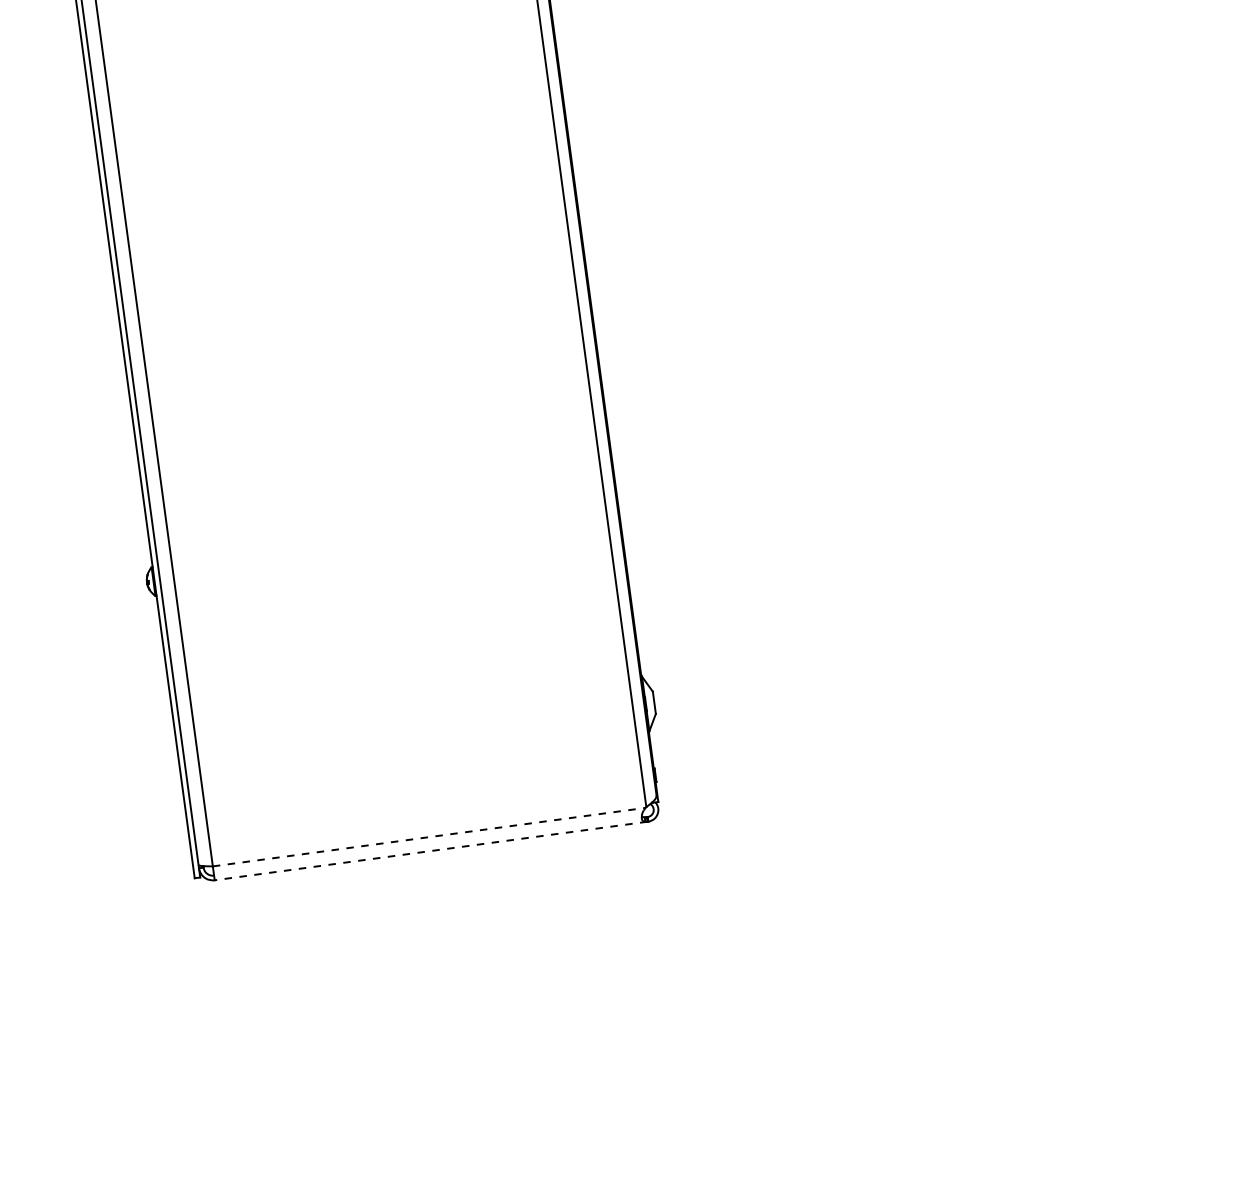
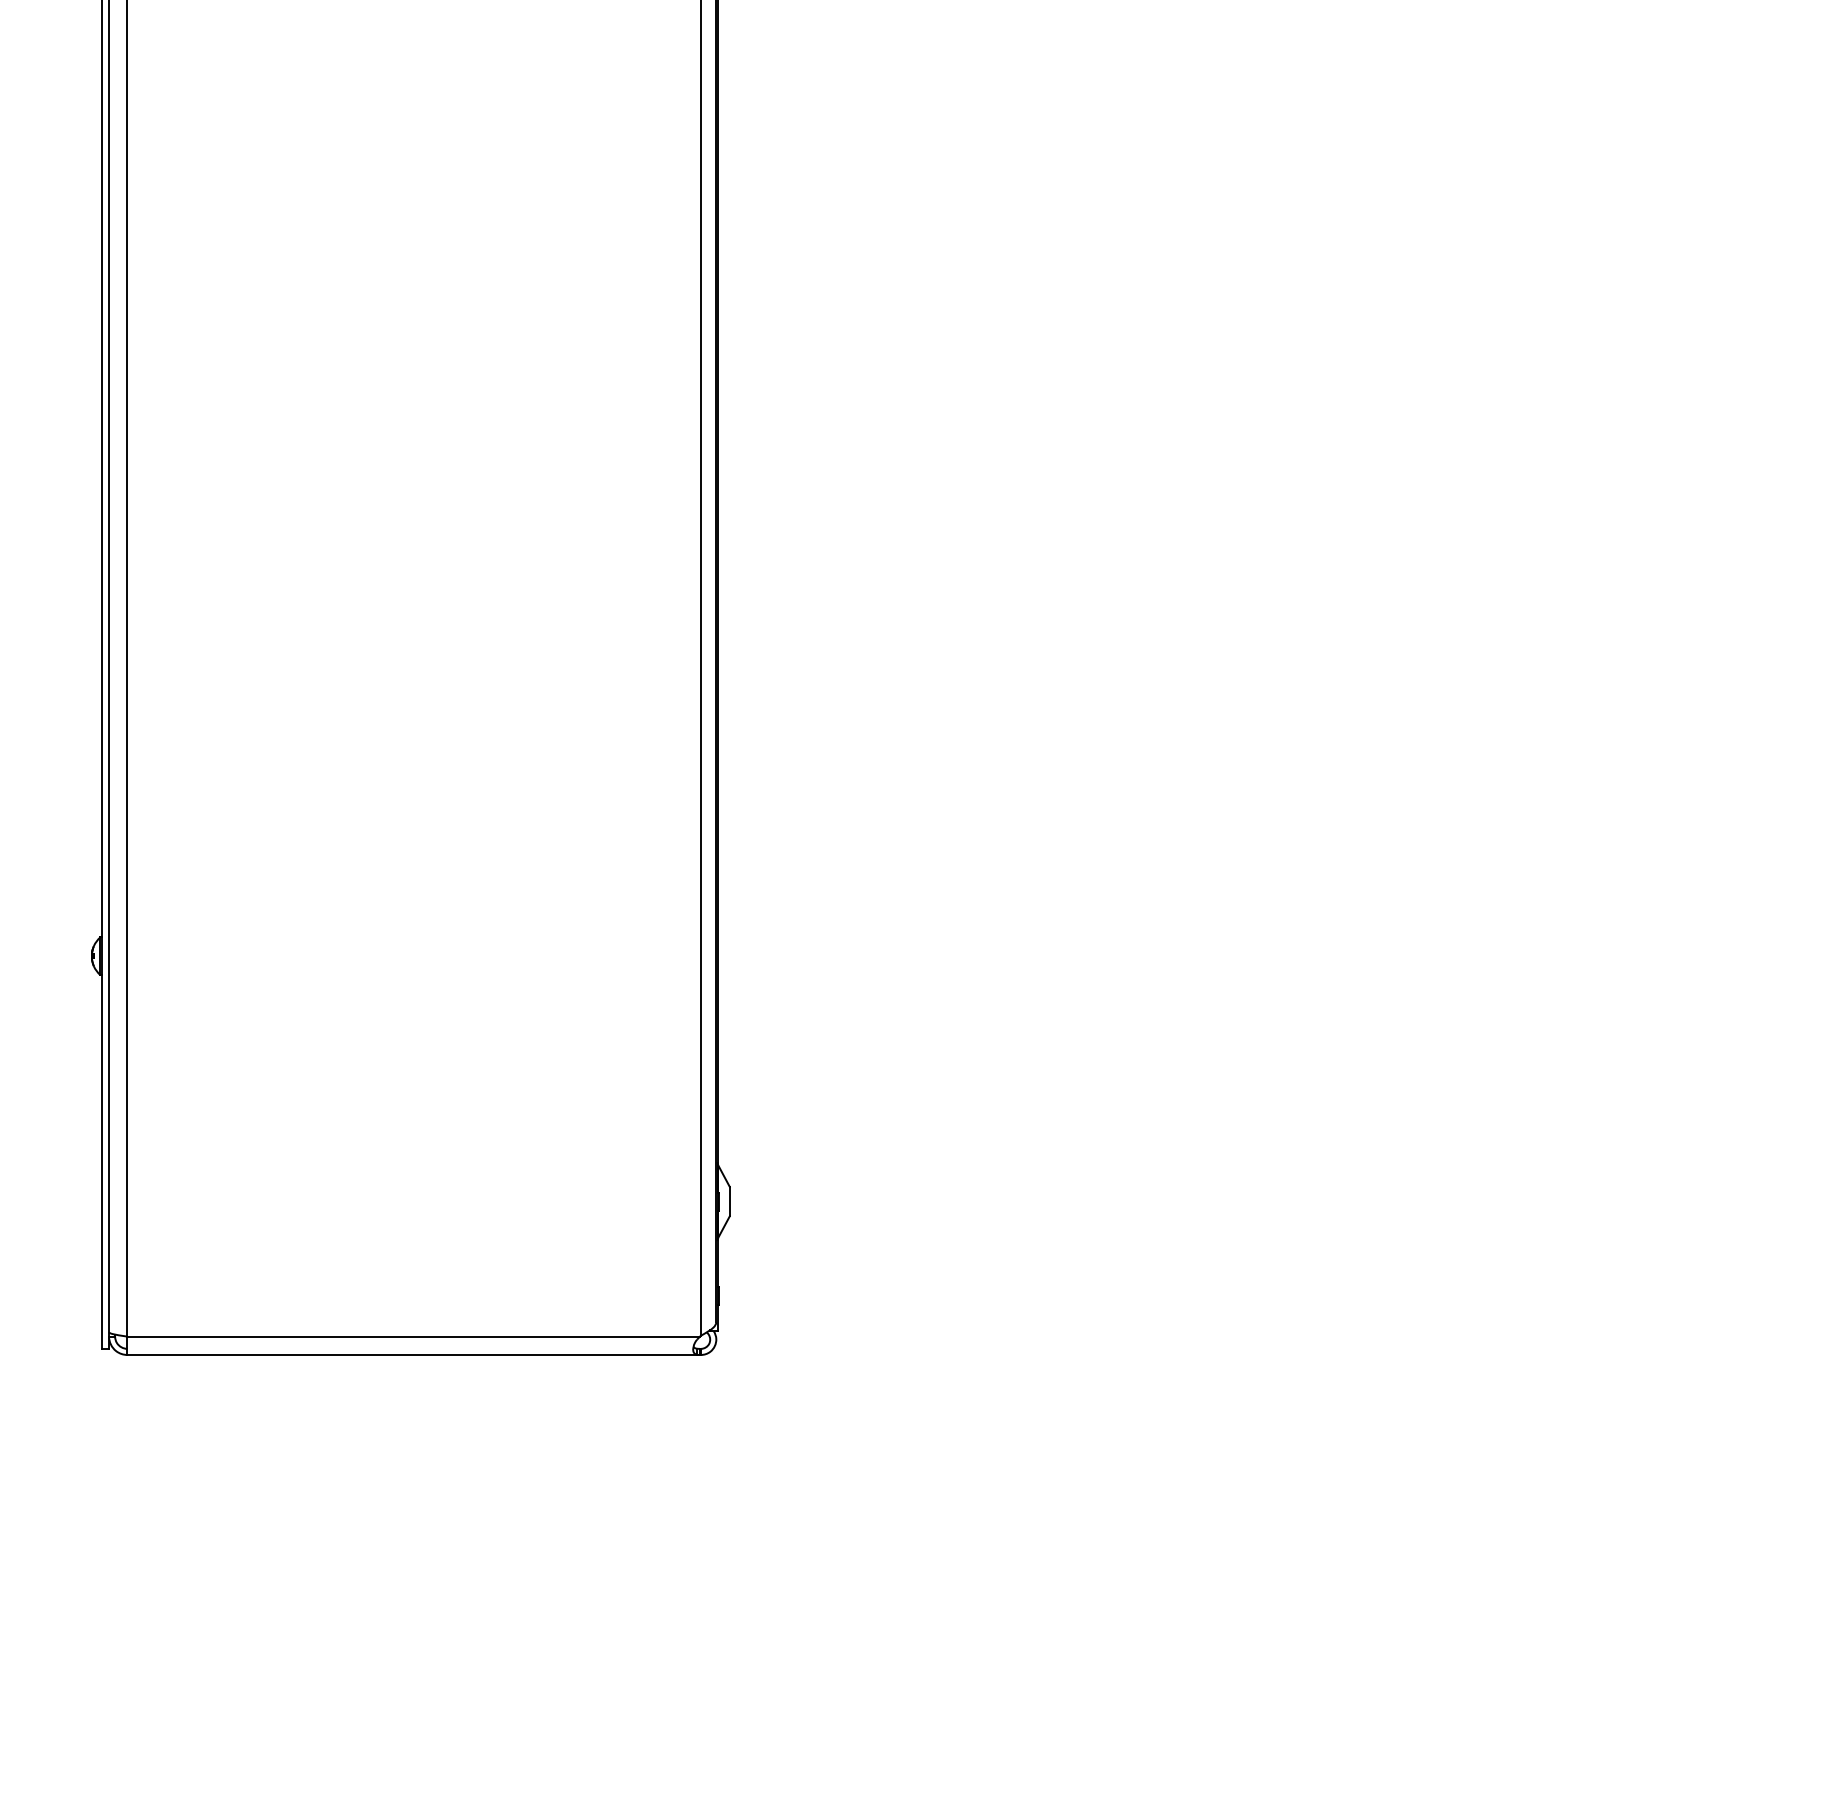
line: (429, 836) -> (414, 1336), dashed -> solid
line: (430, 850) -> (413, 1354), dashed -> solid

